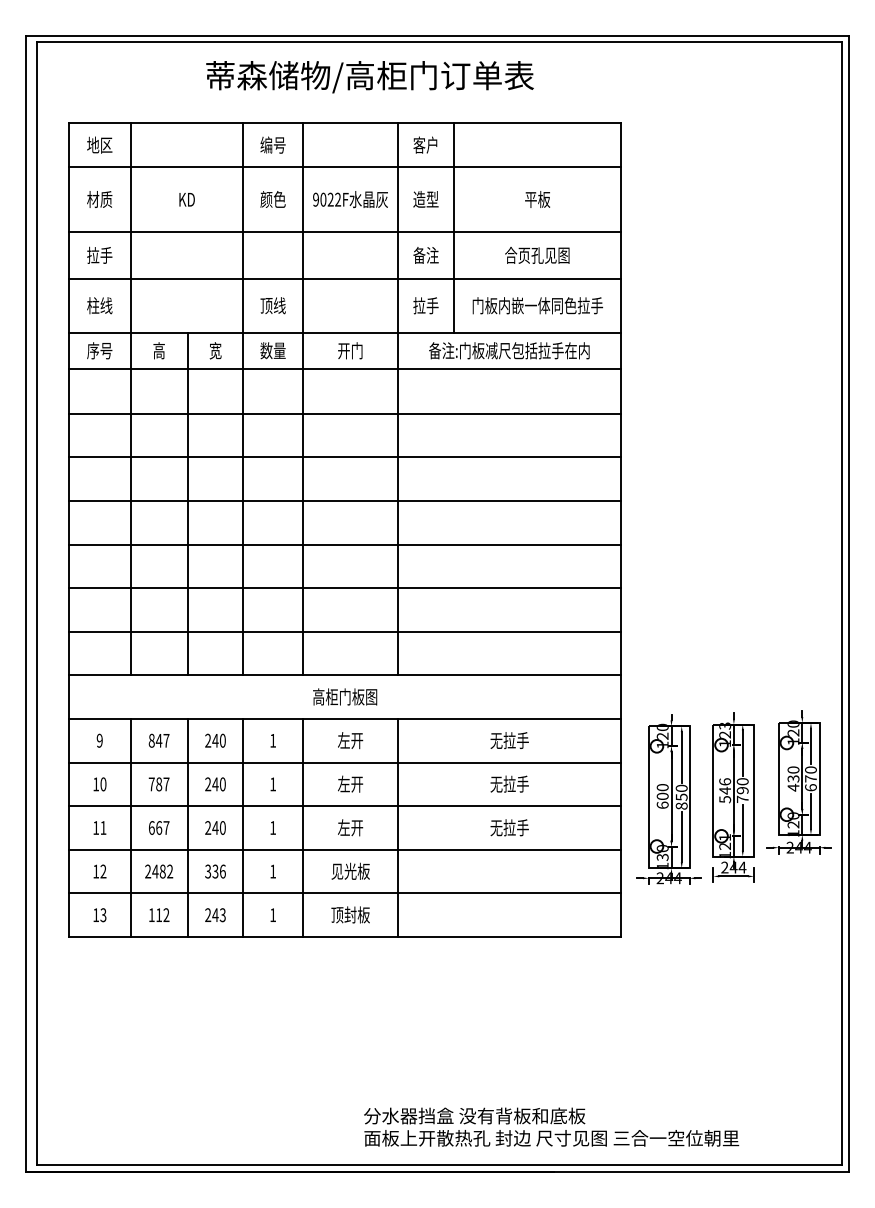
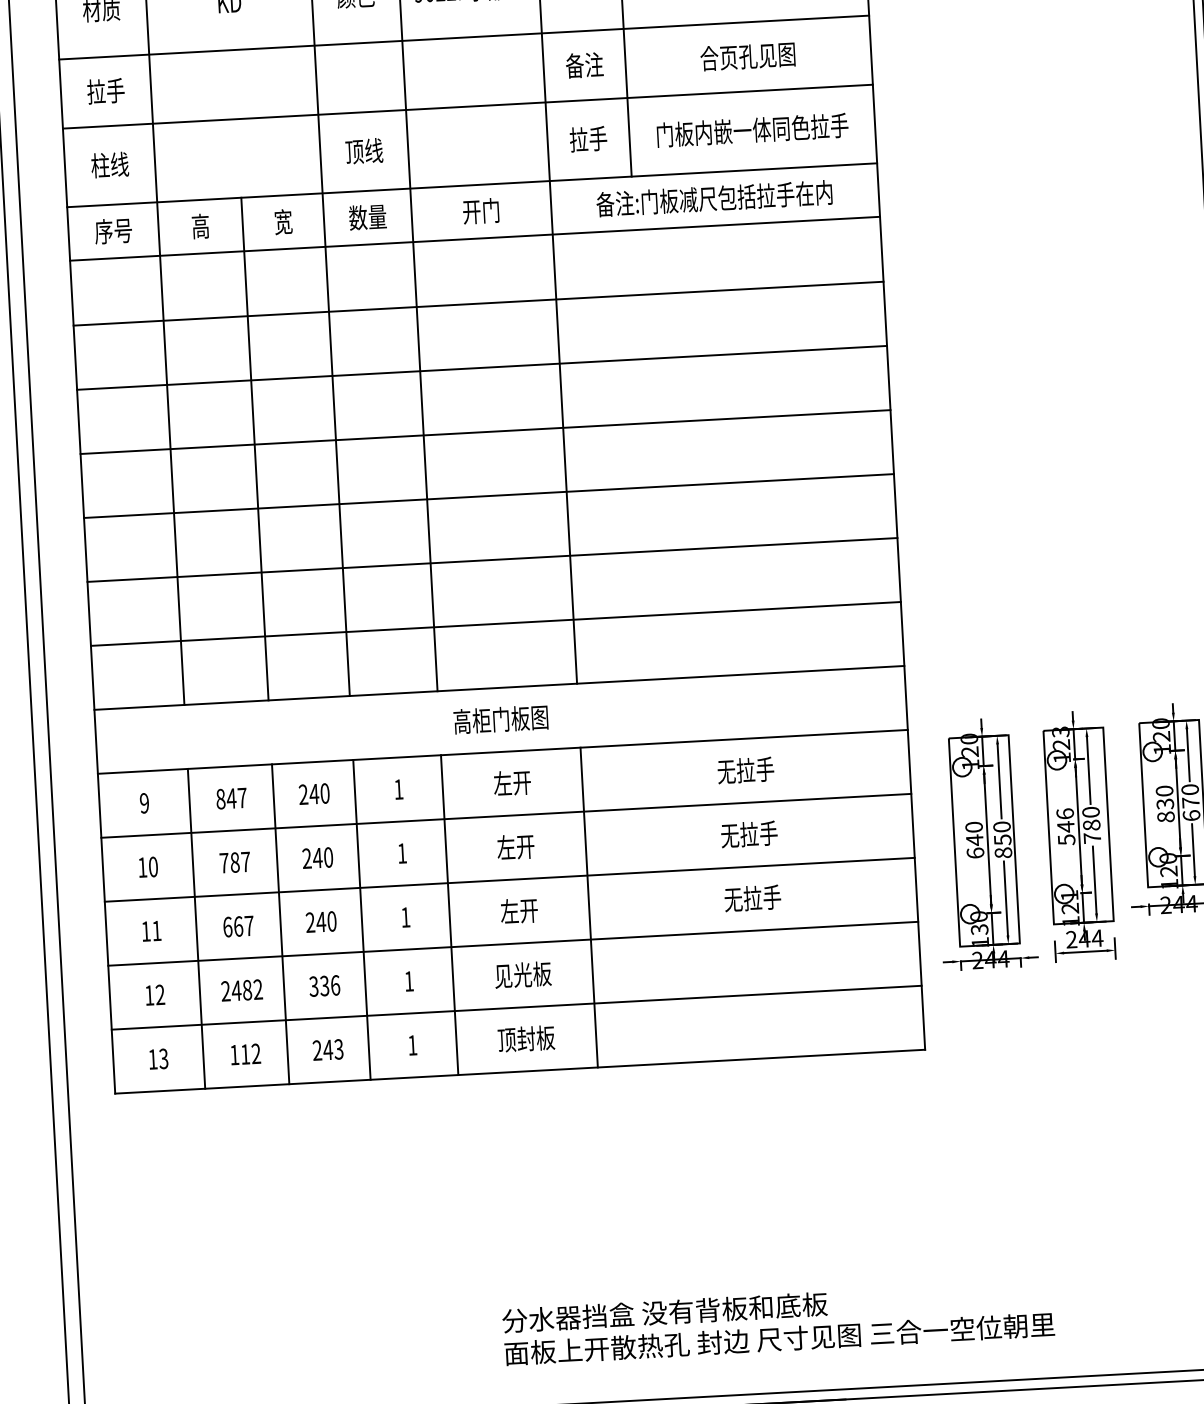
text: (793, 787) -> (1165, 816), 430 -> 830
text: (742, 790) -> (1091, 825), 790 -> 780
text: (662, 796) -> (974, 840), 600 -> 640
text: (551, 1126) -> (778, 1321), moved

